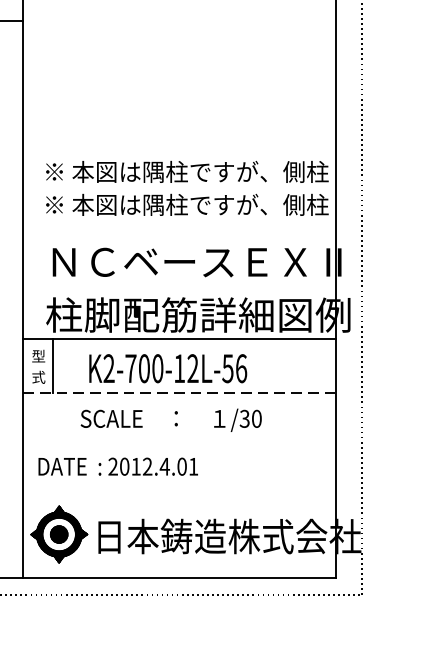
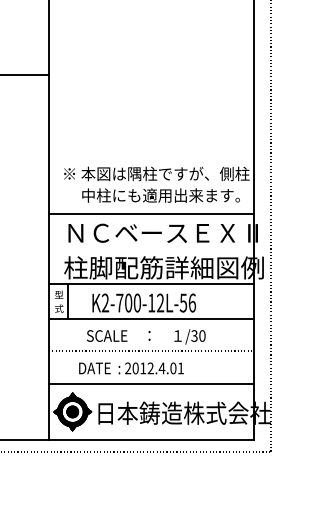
text: (186, 204) -> (156, 195), ※ 本図は隅柱ですが、側柱 -> 中柱にも適用出来ます。
line: (179, 233) -> (151, 214), added
line: (179, 392) -> (151, 318), dashed -> solid
line: (179, 442) -> (151, 351), added
text: (118, 466) -> (131, 368), moved
line: (179, 491) -> (151, 383), added

